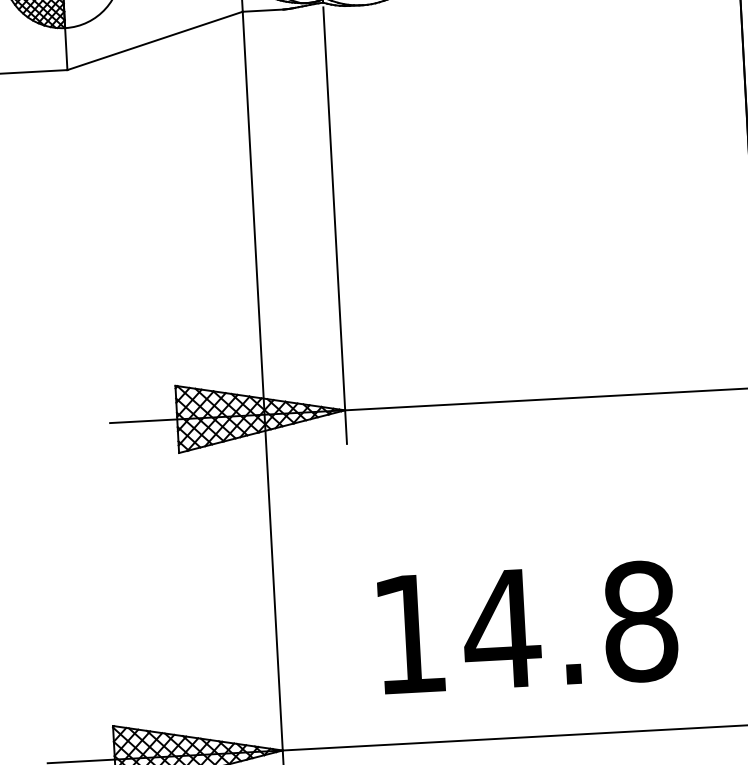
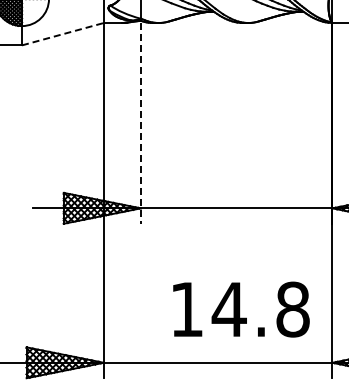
line: (156, 41) -> (63, 34), solid -> dashed
line: (334, 225) -> (140, 123), solid -> dashed
text: (528, 627) -> (241, 309), moved

